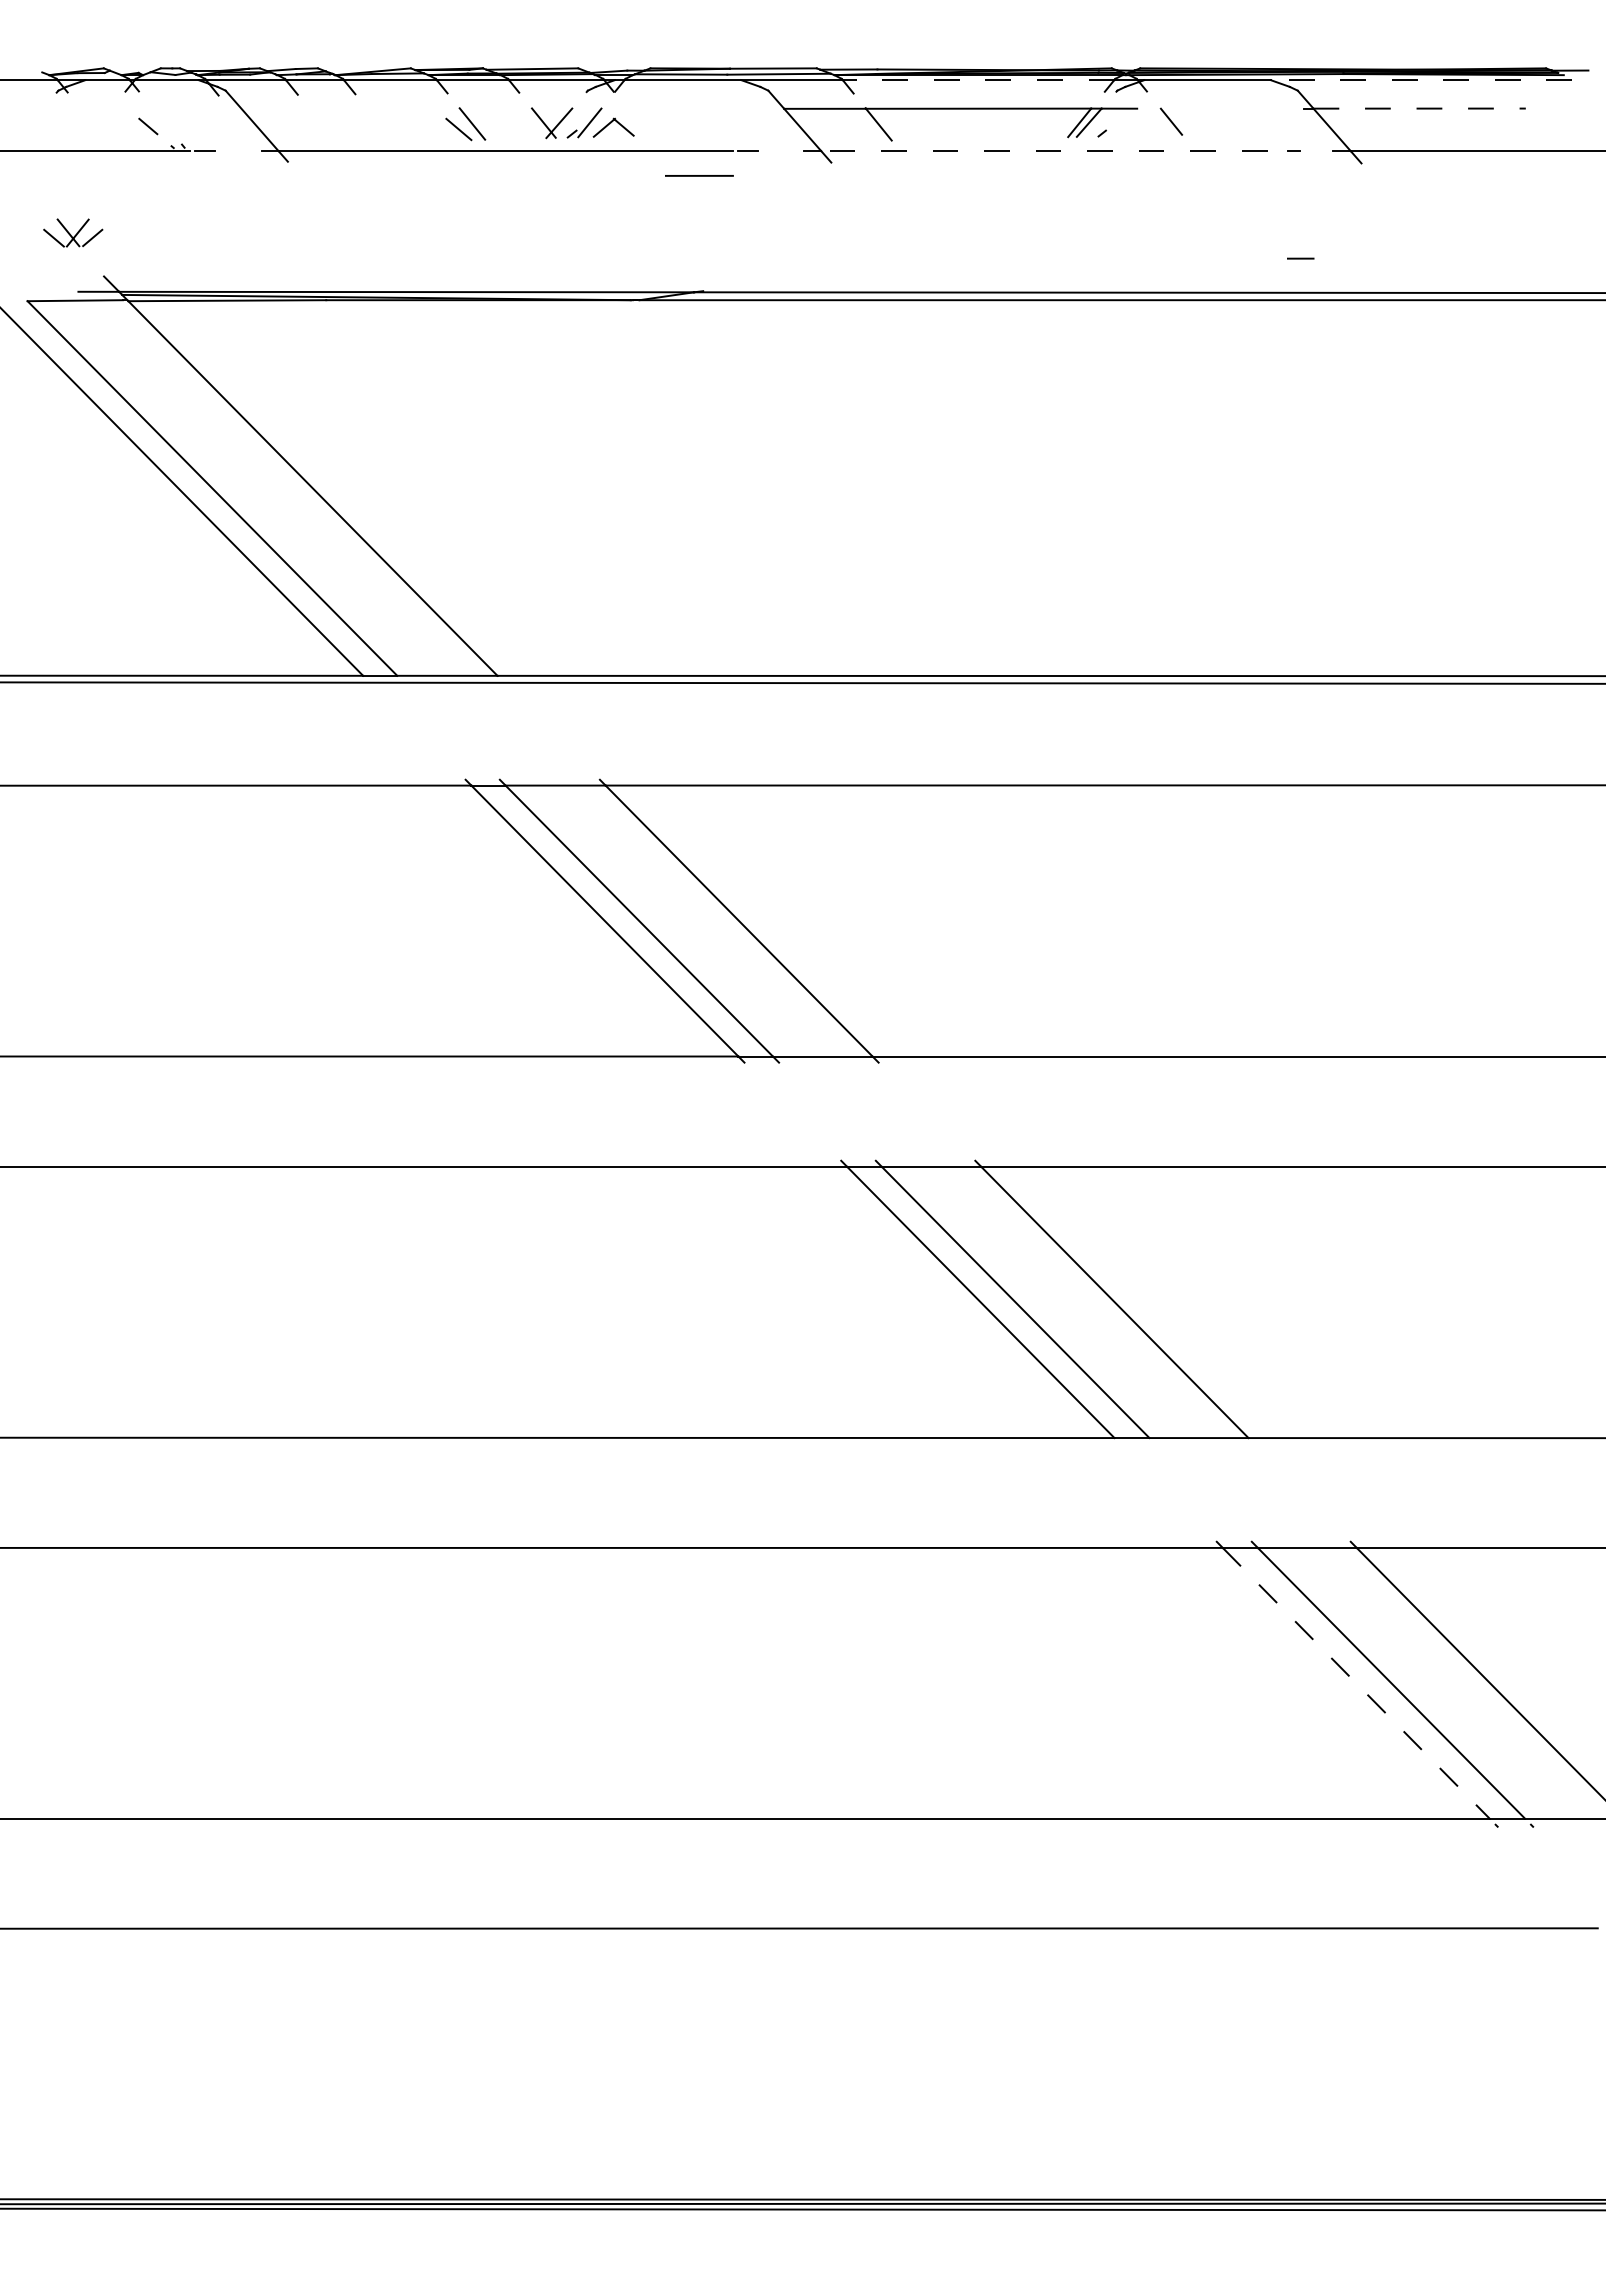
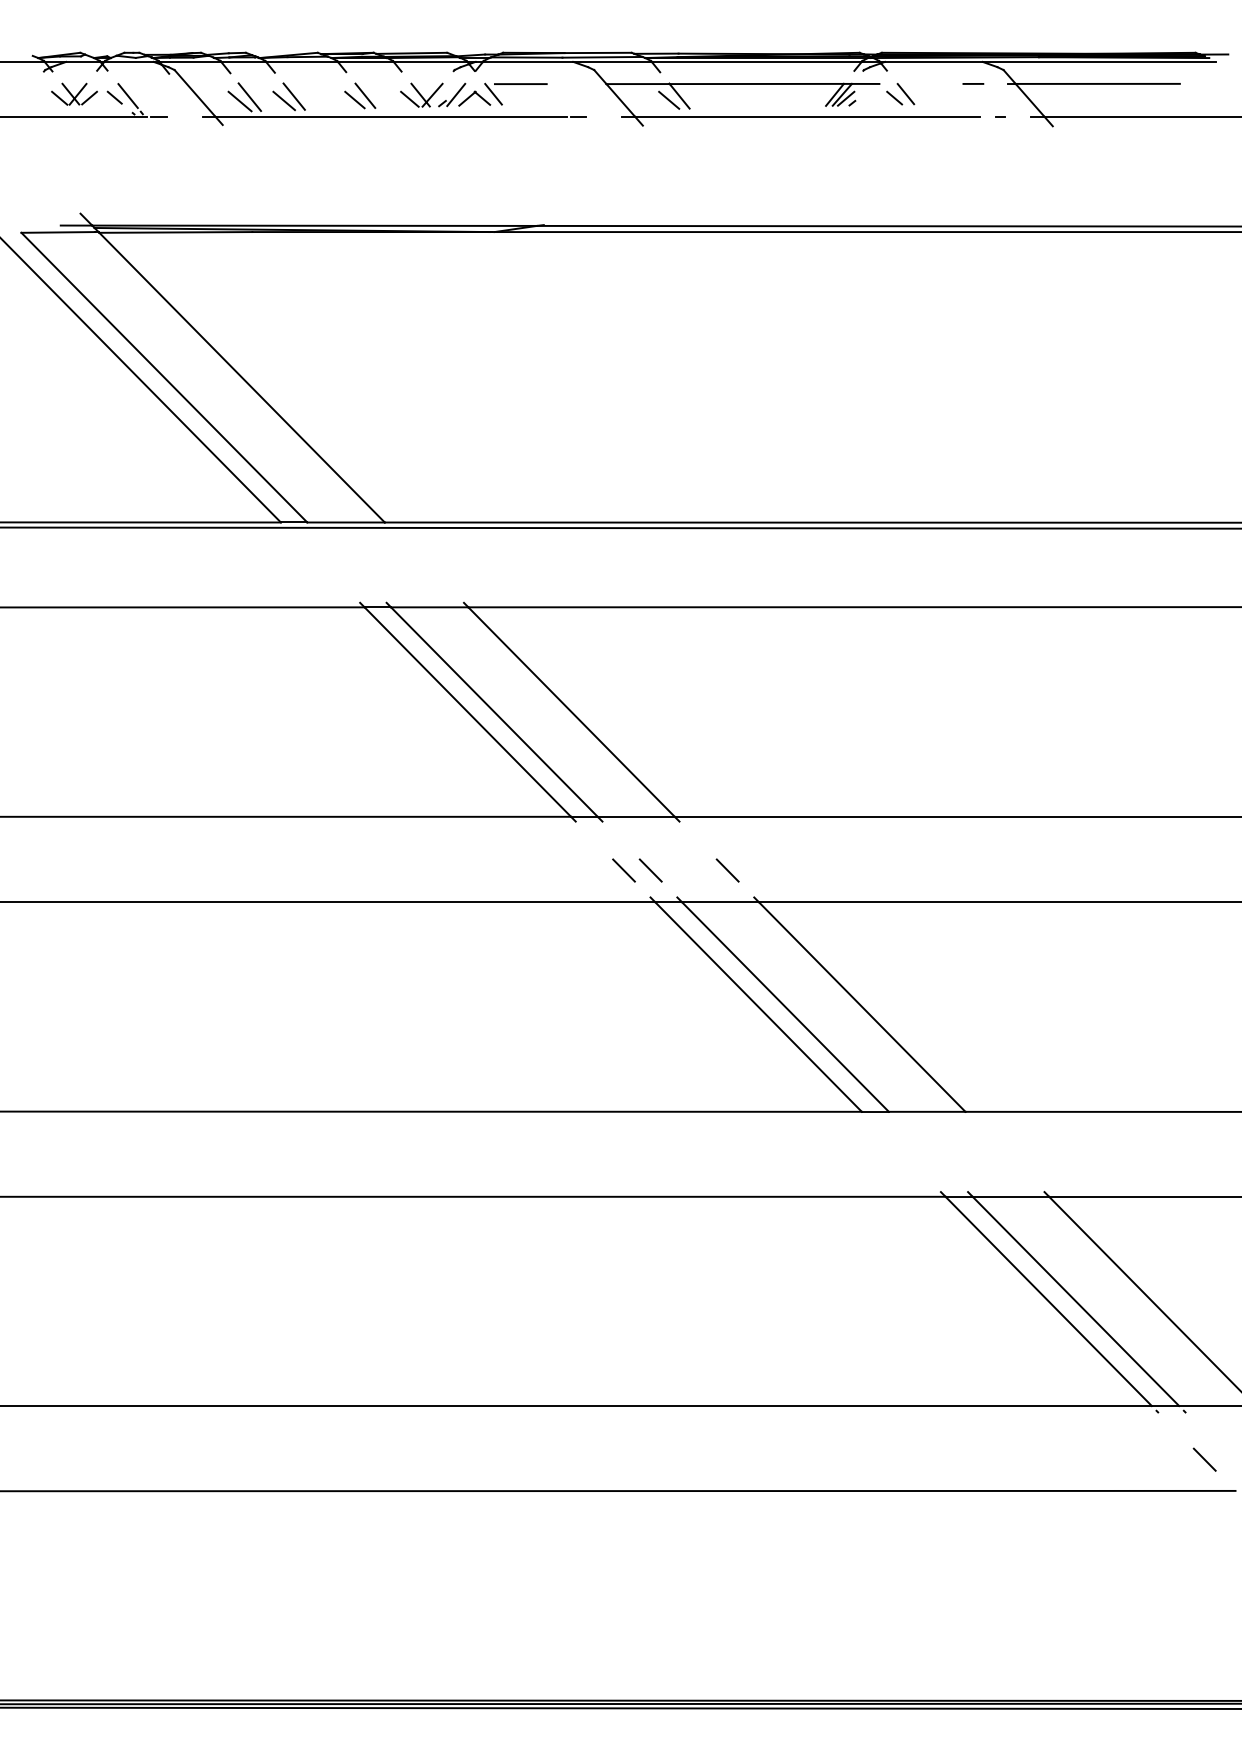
line: (978, 80) -> (756, 62), dashed -> solid
line: (1421, 80) -> (1099, 62), dashed -> solid
line: (1420, 108) -> (1098, 83), dashed -> solid
line: (637, 121) -> (493, 93), added
line: (165, 123) -> (128, 95), added
line: (322, 125) -> (249, 96), added
line: (380, 125) -> (294, 96), added
line: (1156, 126) -> (894, 97), added
line: (1093, 127) -> (845, 98), added
line: (529, 128) -> (409, 99), added
line: (865, 129) -> (669, 100), added
line: (367, 130) -> (284, 100), added
line: (310, 131) -> (240, 101), added
line: (1043, 151) -> (806, 117), dashed -> solid
line: (699, 175) -> (520, 83), moved
part: (73, 232) -> (74, 93), moved
line: (1300, 258) -> (973, 83), moved
line: (806, 1125) -> (623, 870), added
line: (841, 1125) -> (650, 870), added
line: (940, 1125) -> (727, 870), added
line: (1356, 1683) -> (1048, 1301), dashed -> solid
line: (1557, 1887) -> (1204, 1459), added

